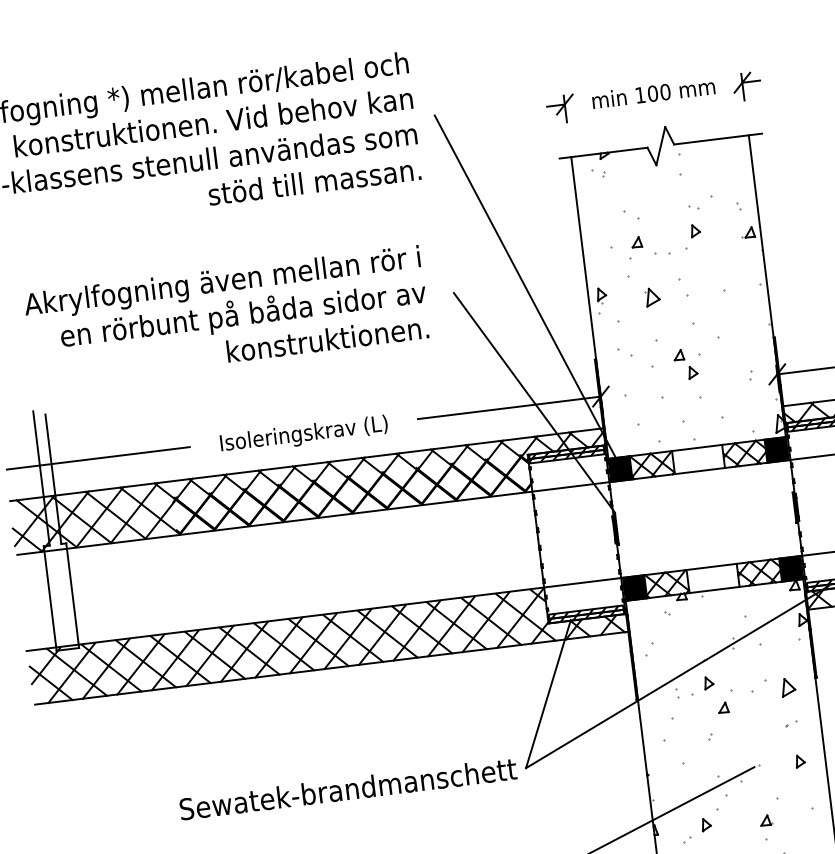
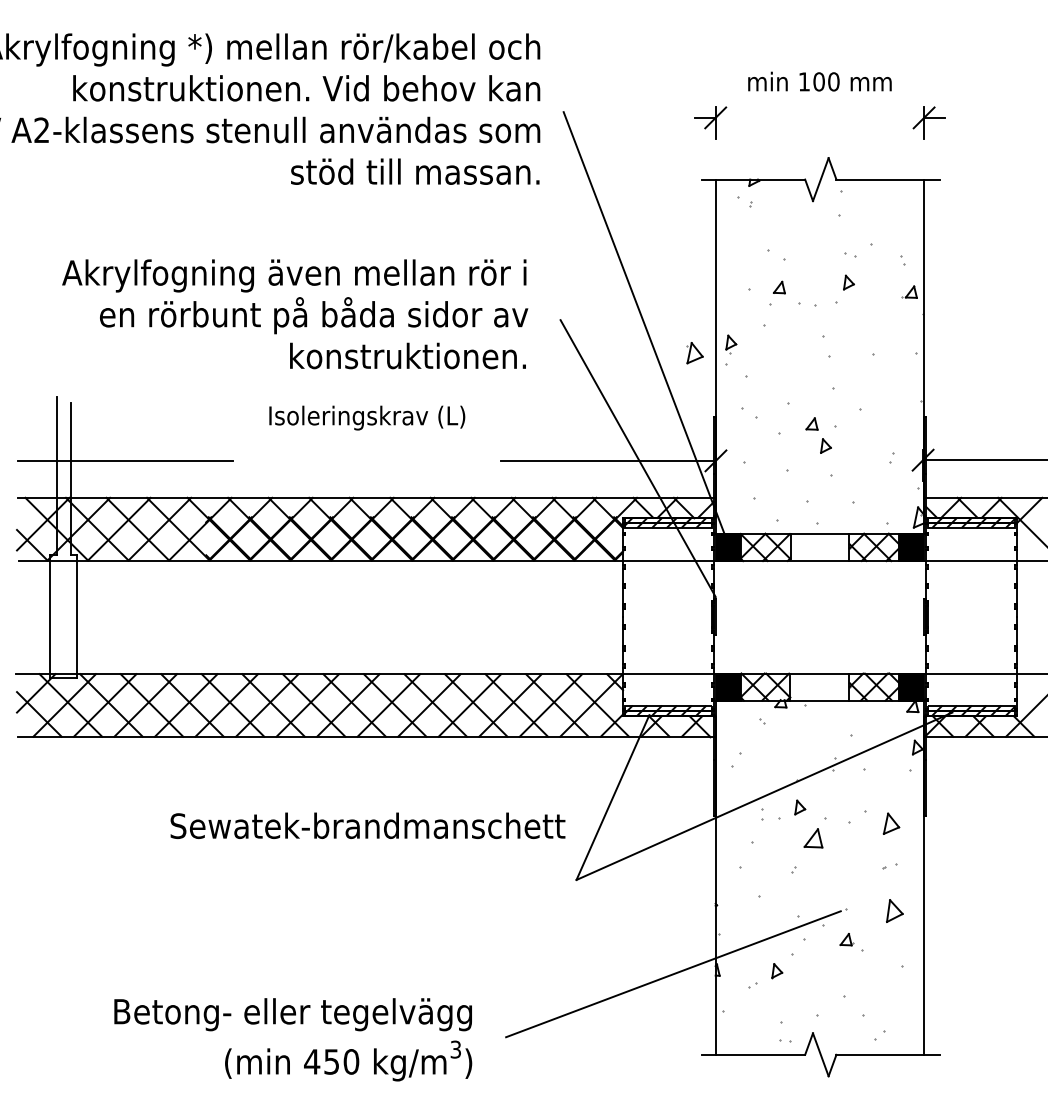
text: (653, 93) -> (819, 81), moved
part: (652, 297) -> (694, 353), moved
text: (304, 434) -> (367, 417), moved
part: (723, 707) -> (813, 837), size x1.6
part: (800, 760) -> (894, 910), size x1.6
text: (347, 788) -> (367, 825), moved
part: (765, 820) -> (846, 939), moved

